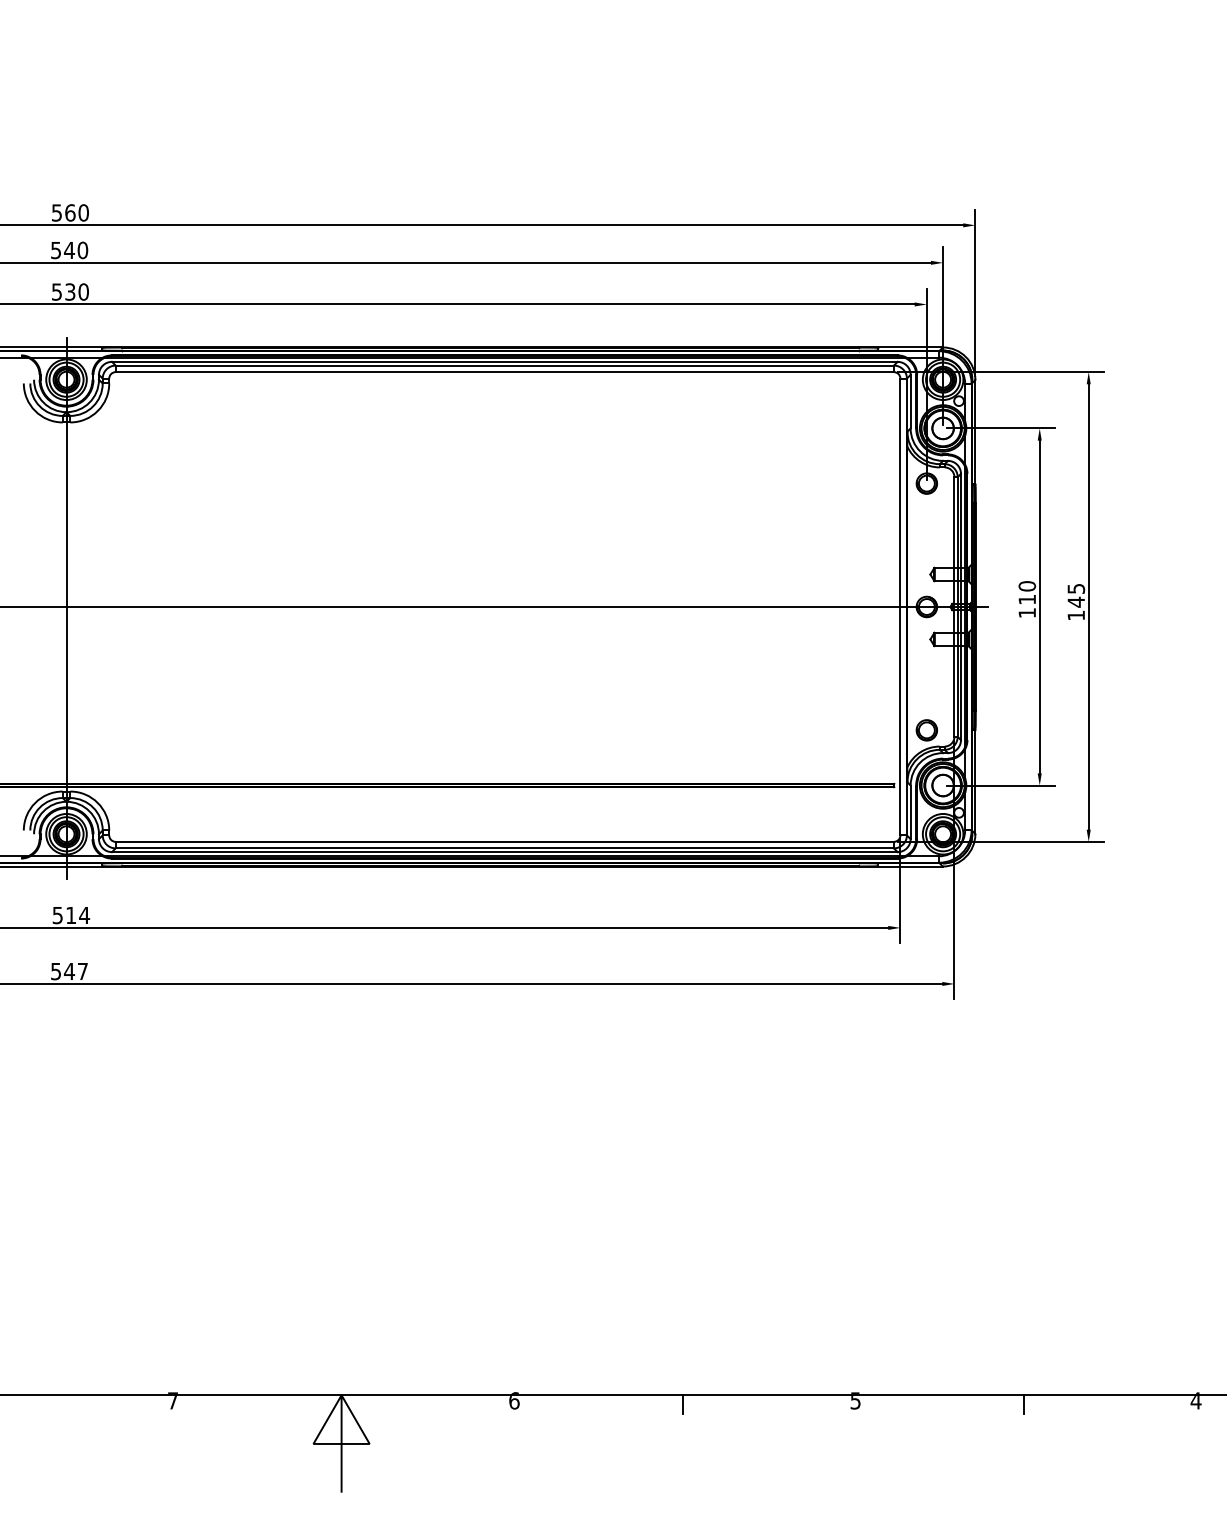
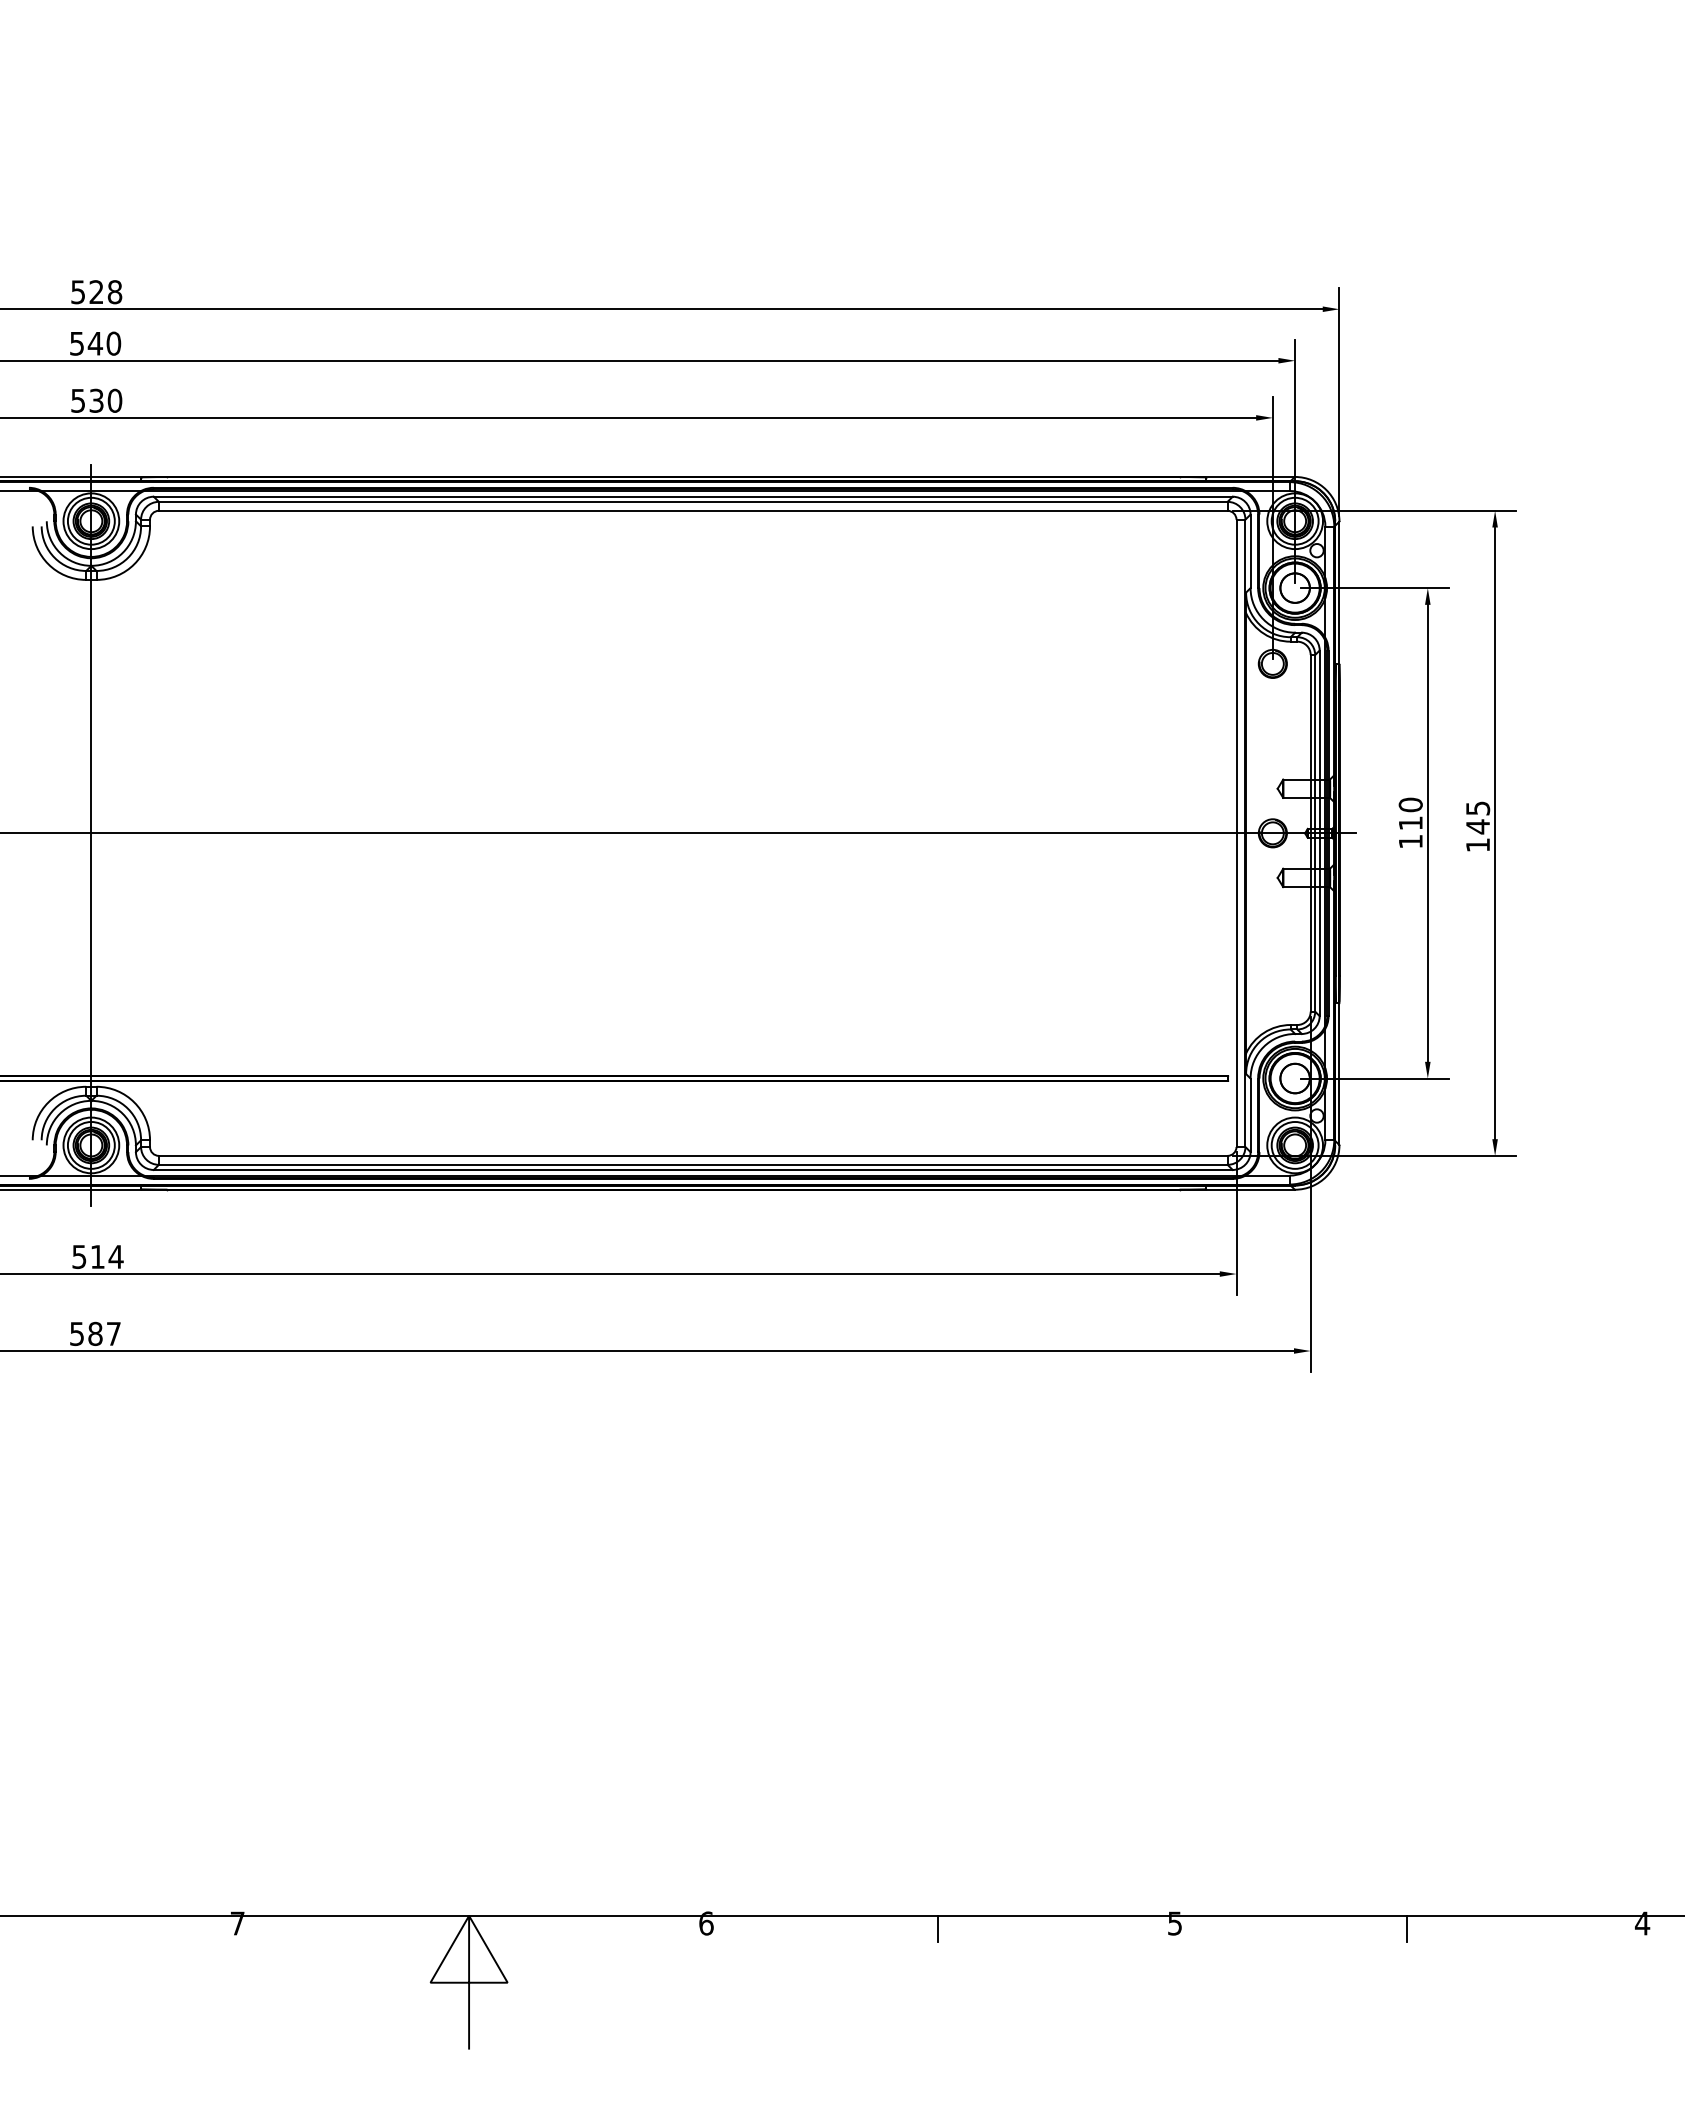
text: (76, 213) -> (105, 292), 560 -> 528
part: (926, 730) -> (1272, 1002), removed
text: (69, 971) -> (95, 1333), 547 -> 587

